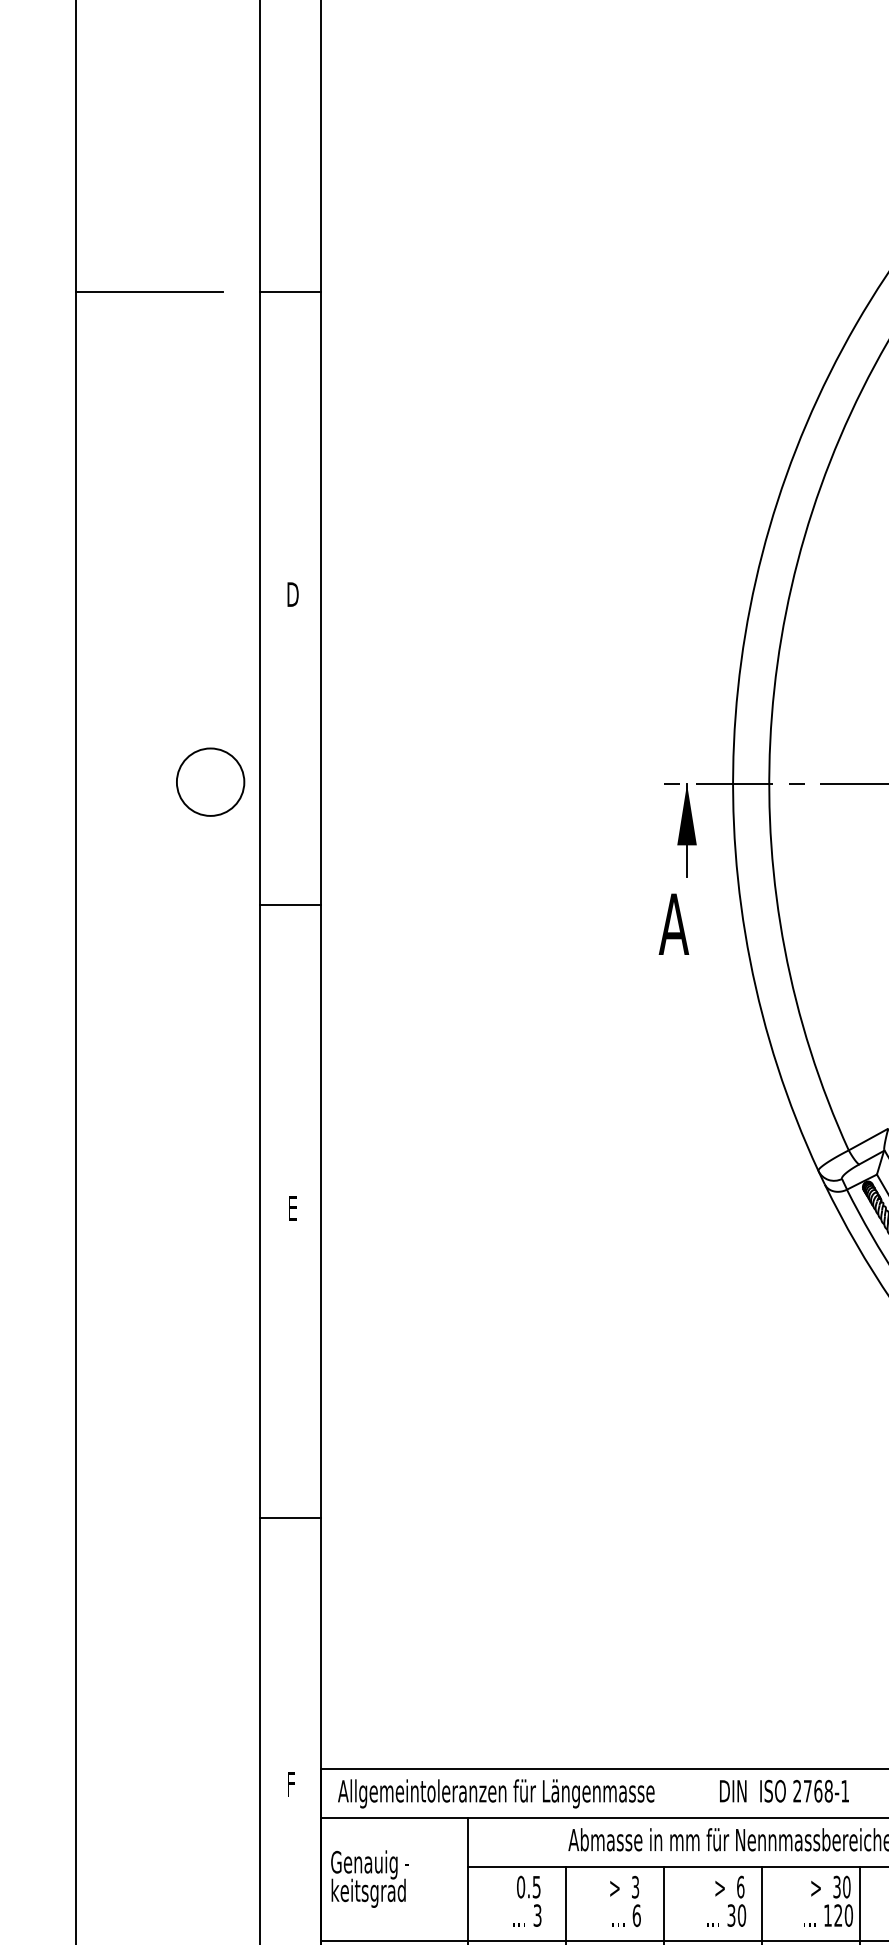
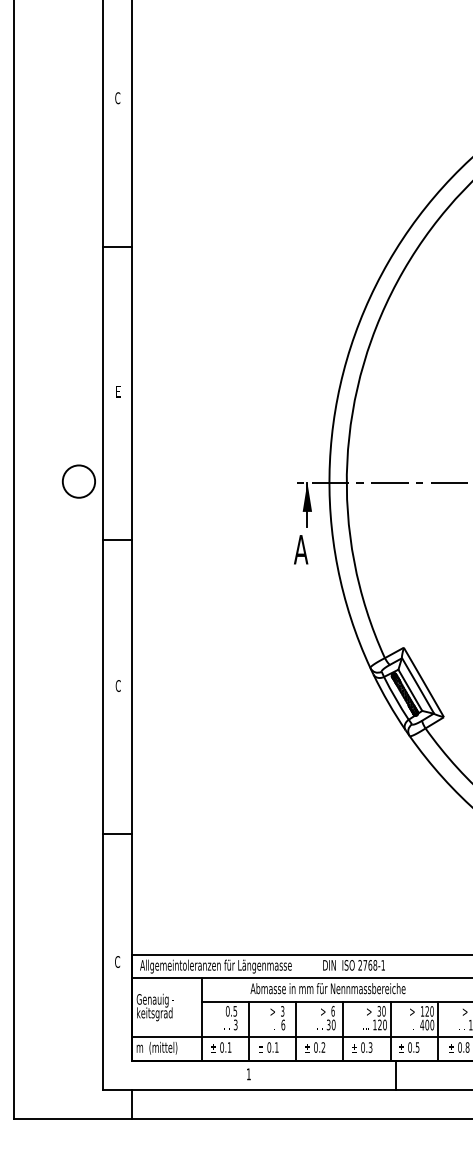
line: (149, 291) -> (49, 246), removed
text: (293, 594) -> (118, 391), D -> E
text: (290, 1207) -> (117, 685), E -> C
text: (290, 1783) -> (117, 961), F -> C

